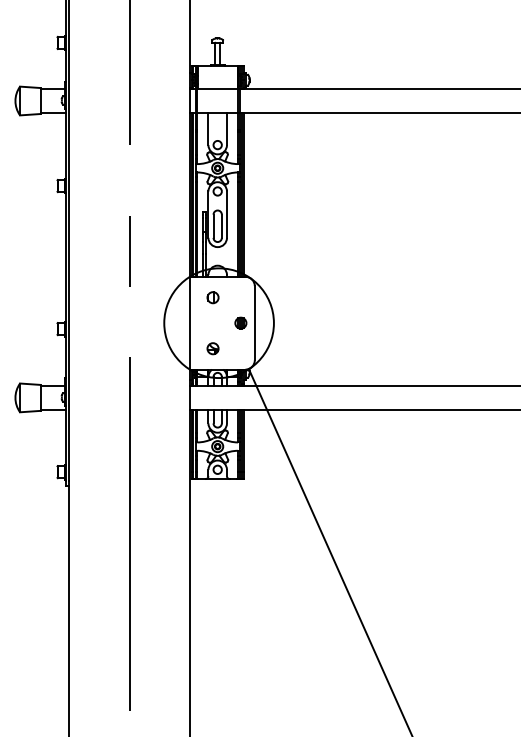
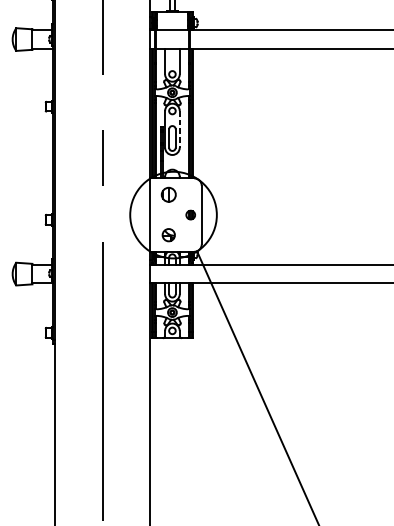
line: (226, 215) -> (179, 130), solid -> dashed
part: (212, 297) -> (168, 194), size x1.6
part: (212, 348) -> (168, 235), size x1.4

